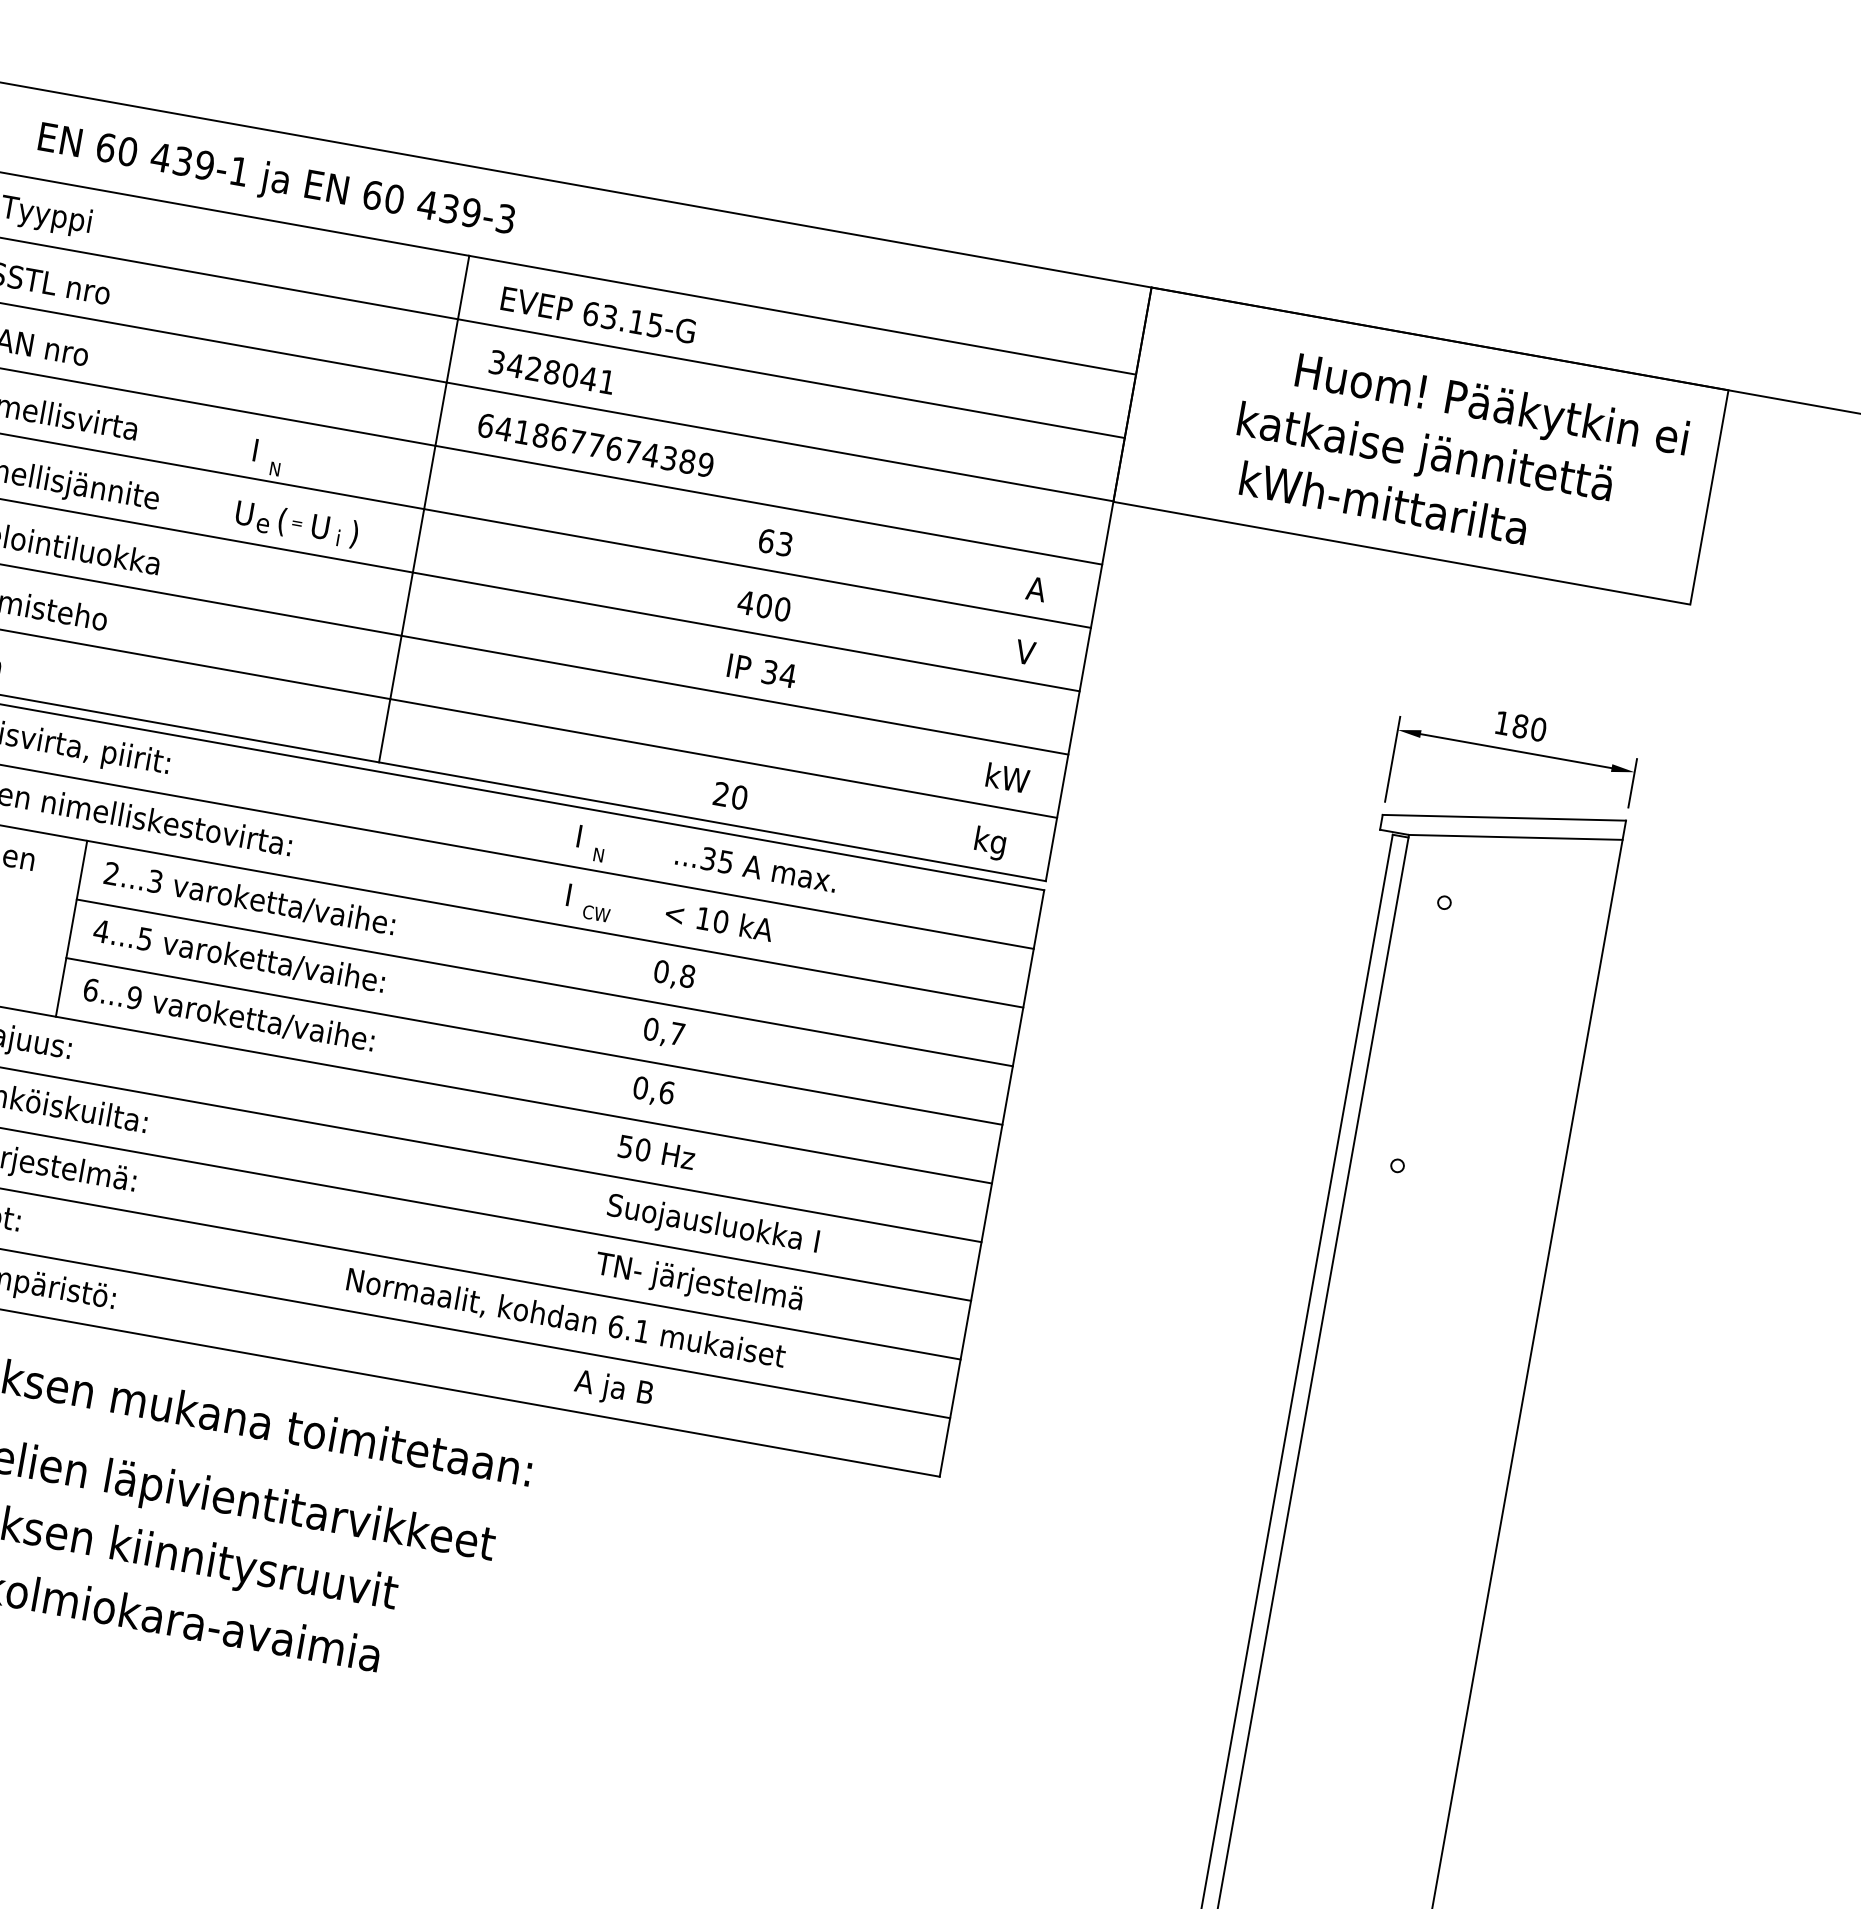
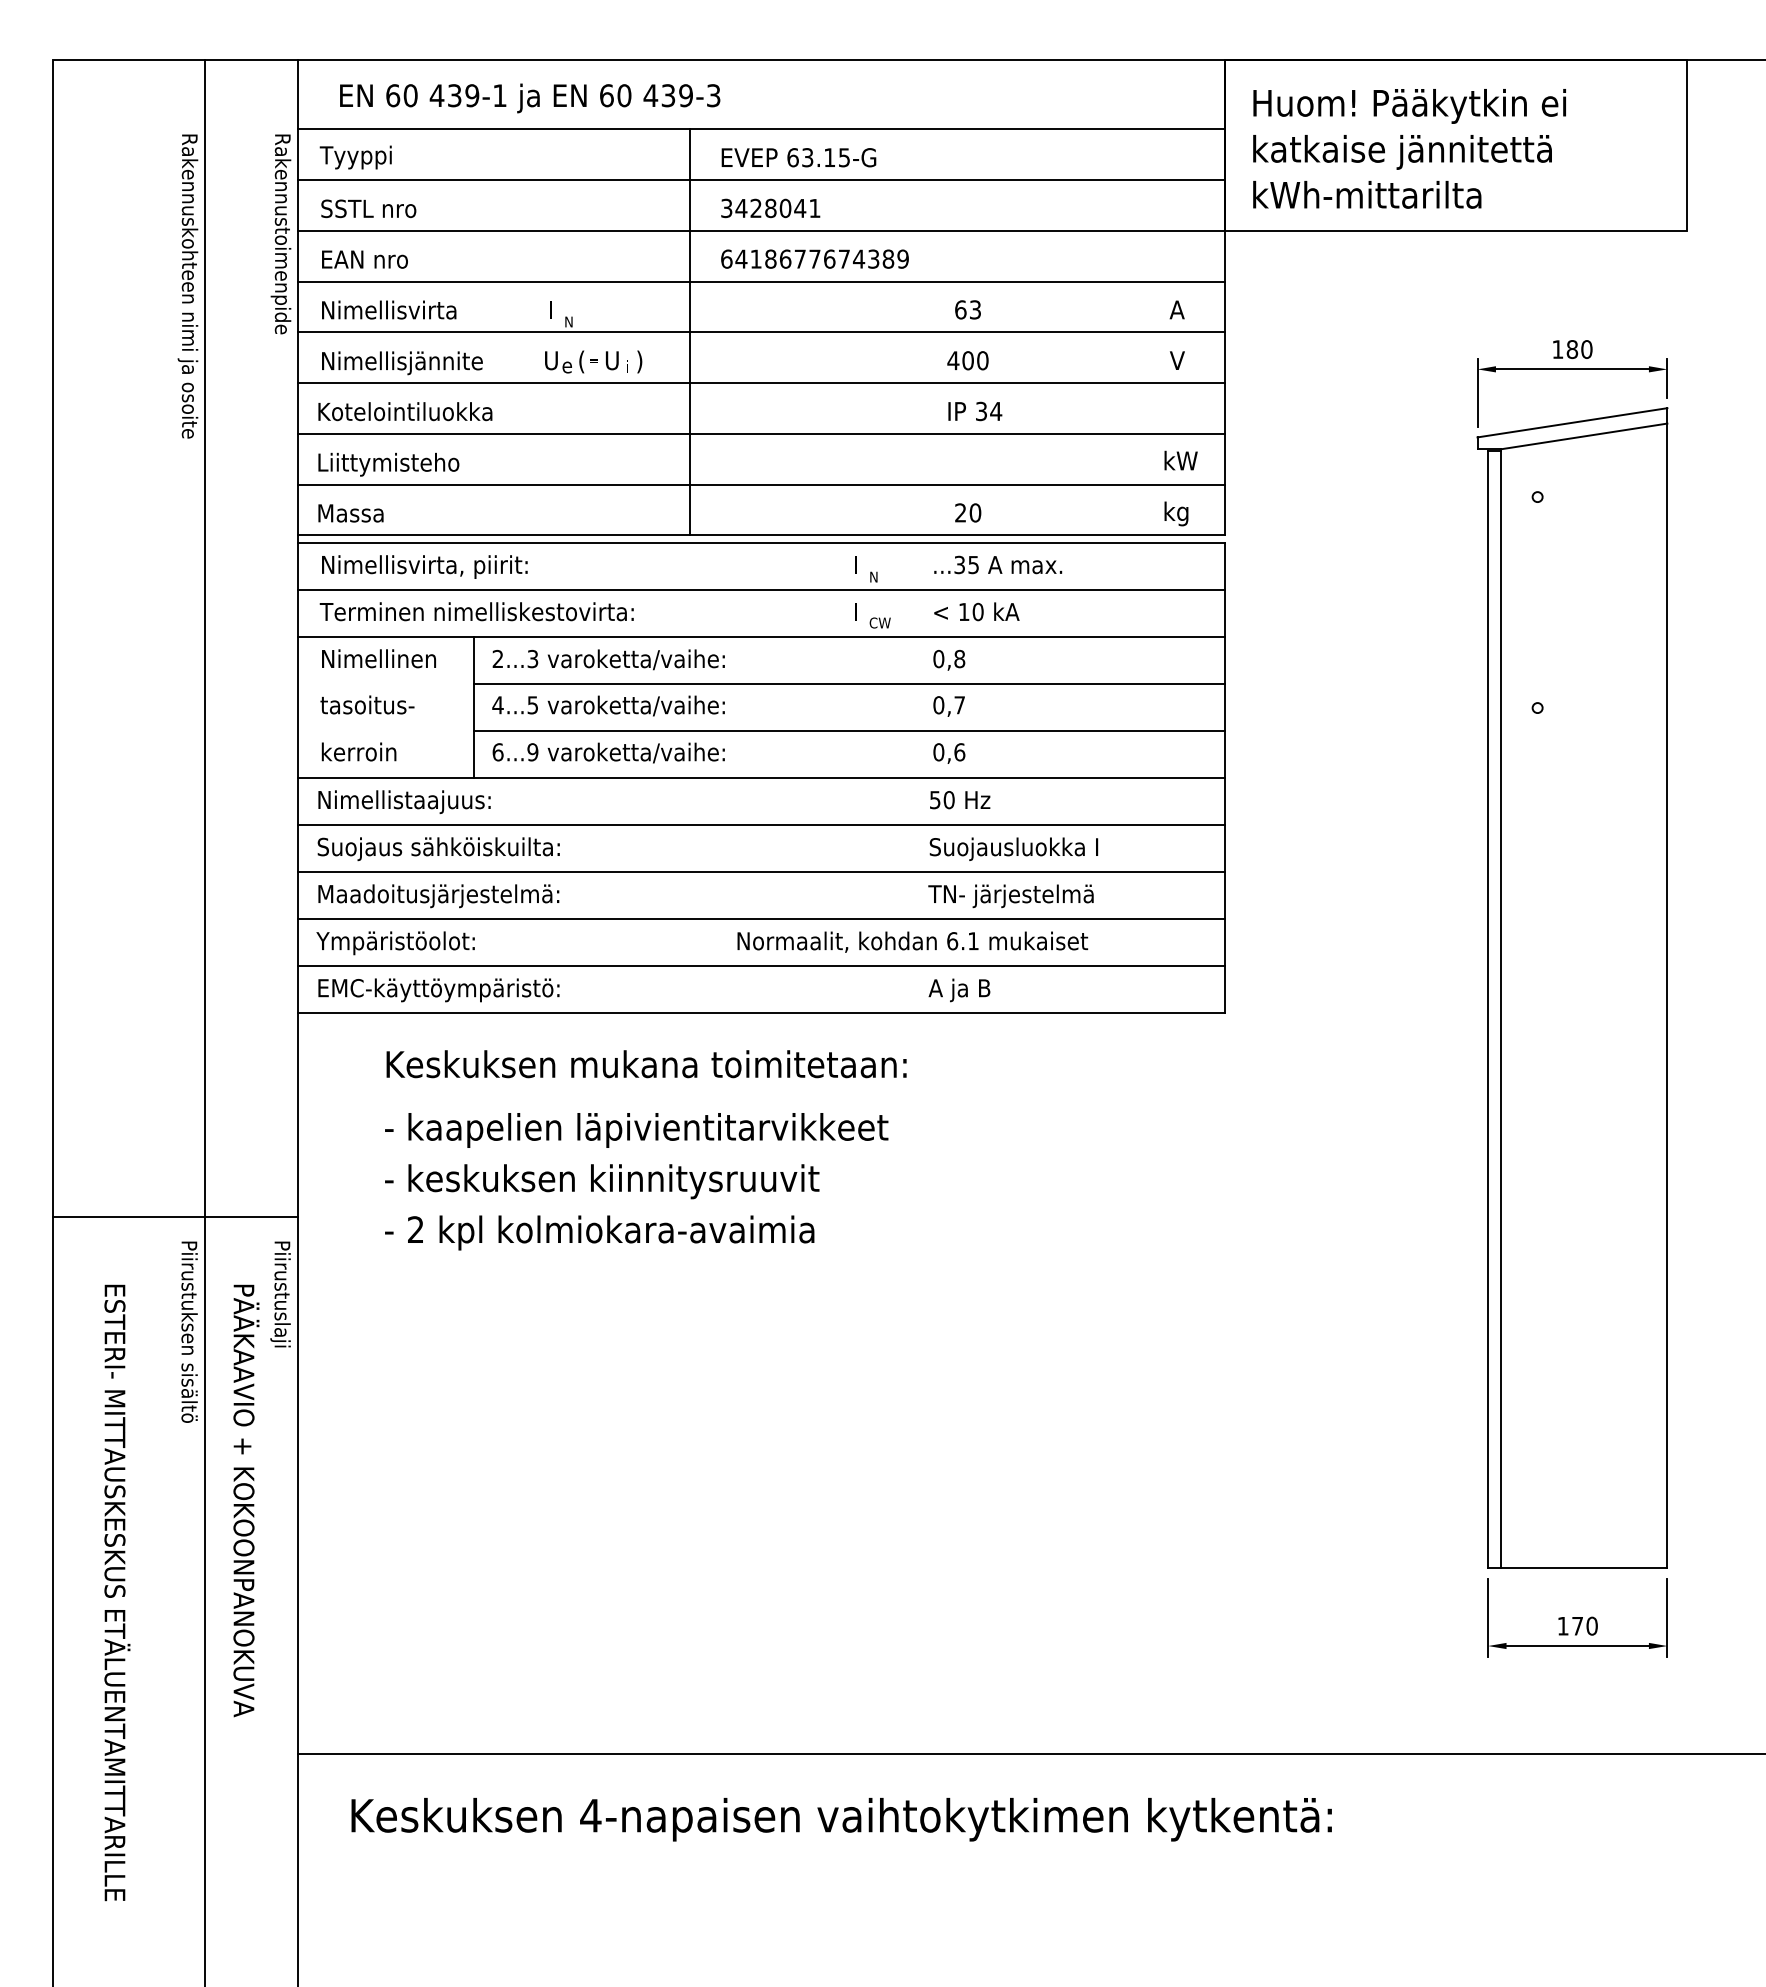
text: (1491, 408) -> (1409, 106), moved
text: (1424, 455) -> (1402, 152), moved
text: (1384, 502) -> (1367, 194), moved

